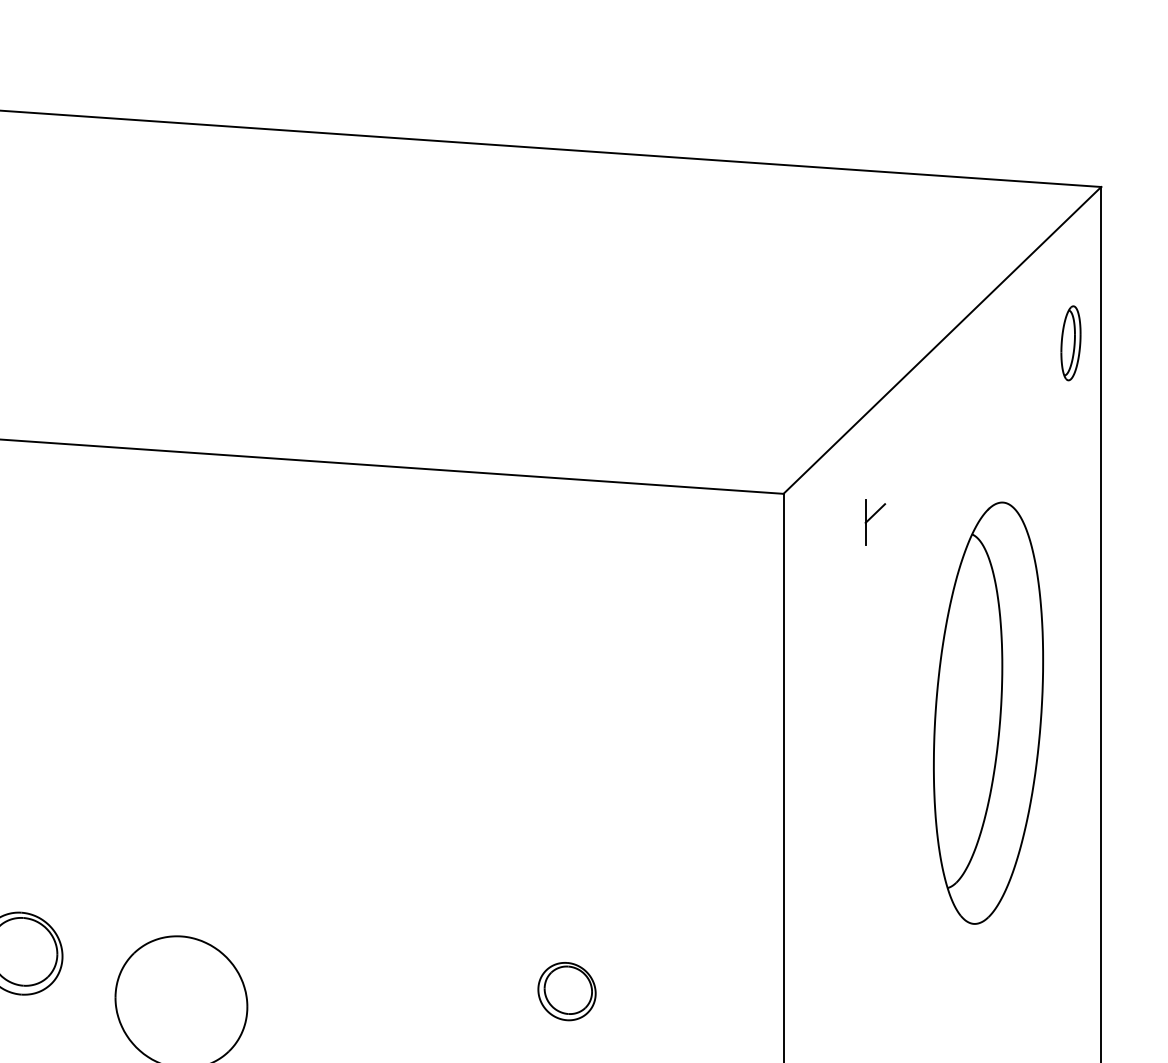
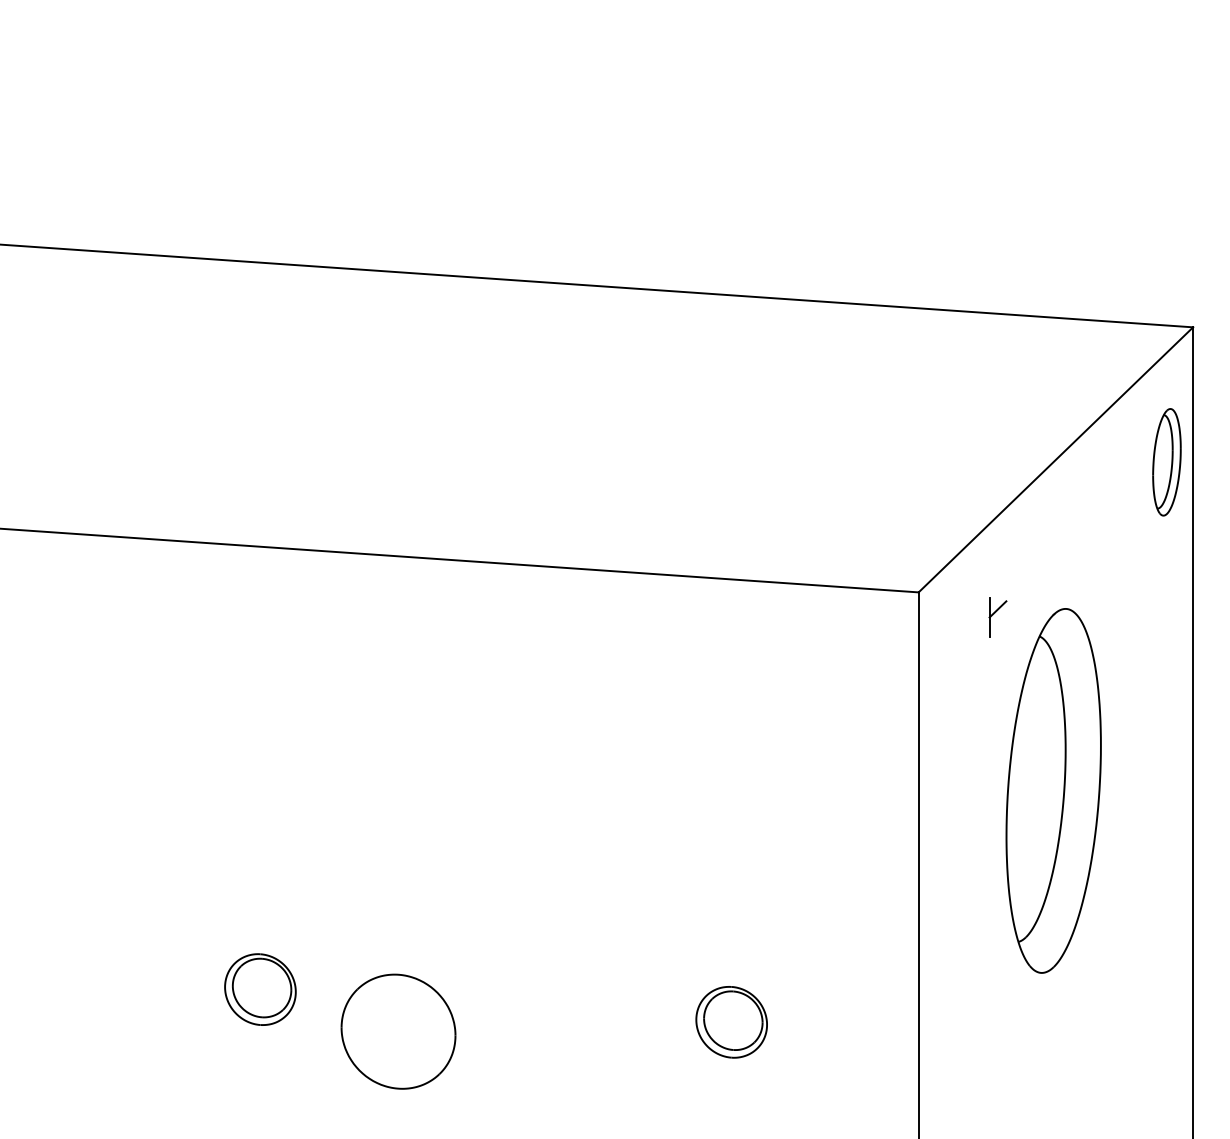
part: (1070, 343) -> (1166, 462), size x1.67
part: (988, 712) -> (1053, 790), moved
part: (566, 991) -> (731, 1022), size x1.43

